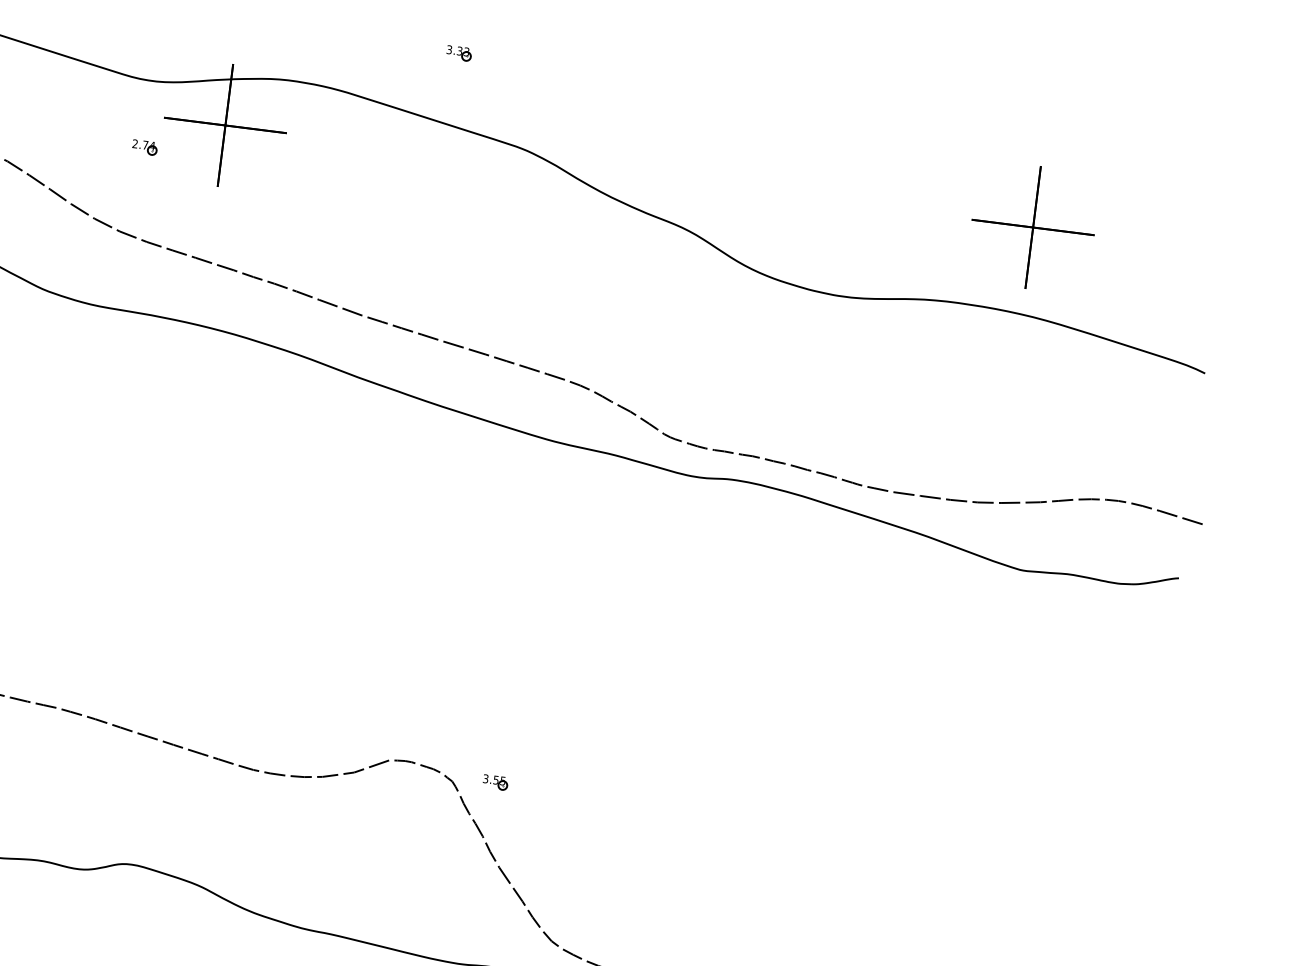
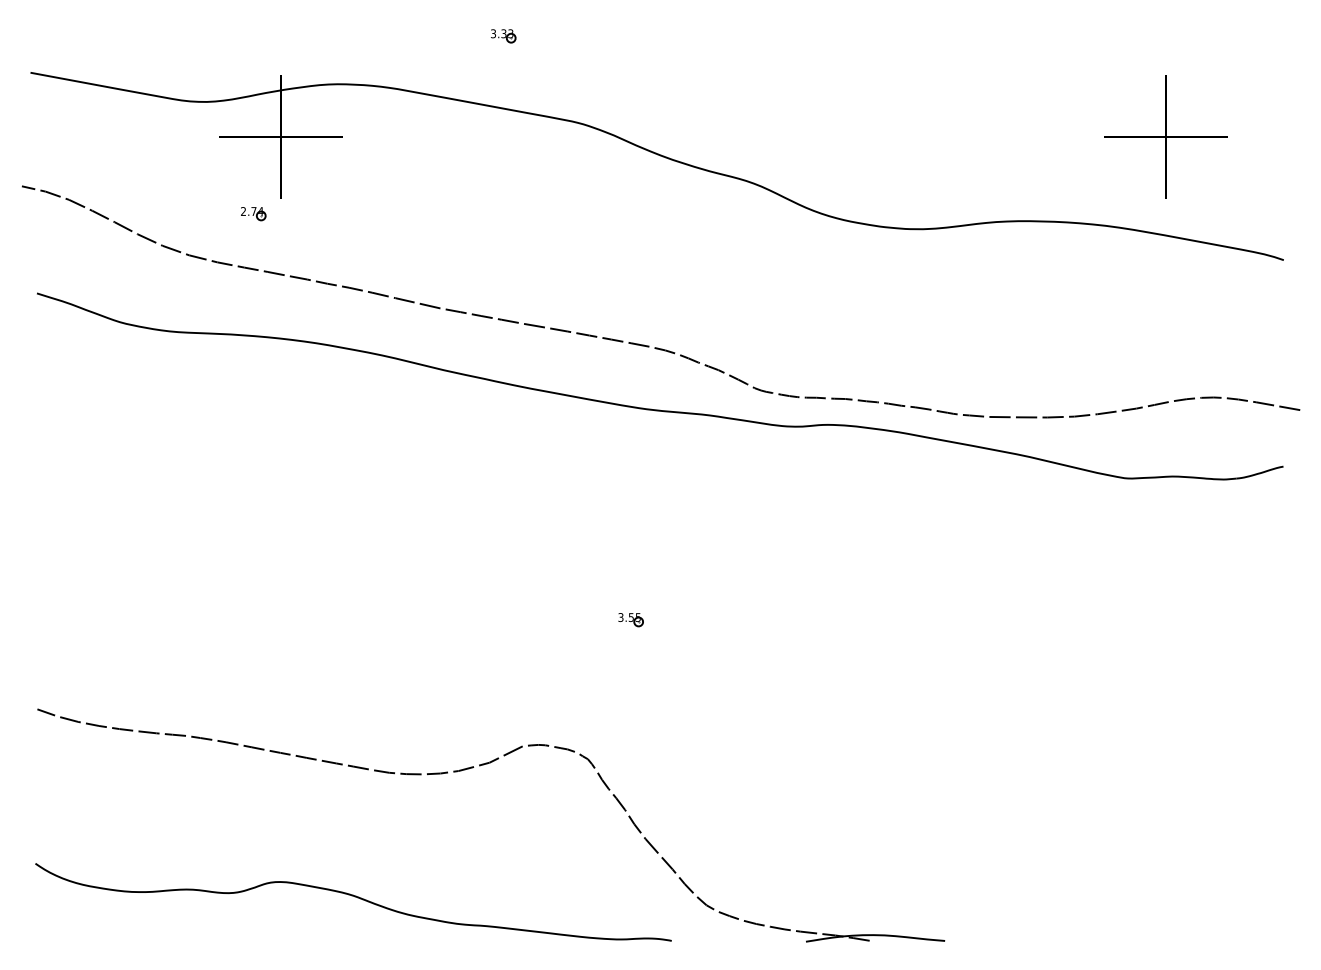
part: (144, 148) -> (253, 214), moved
part: (1032, 227) -> (1165, 136), moved
part: (494, 783) -> (630, 620), moved

